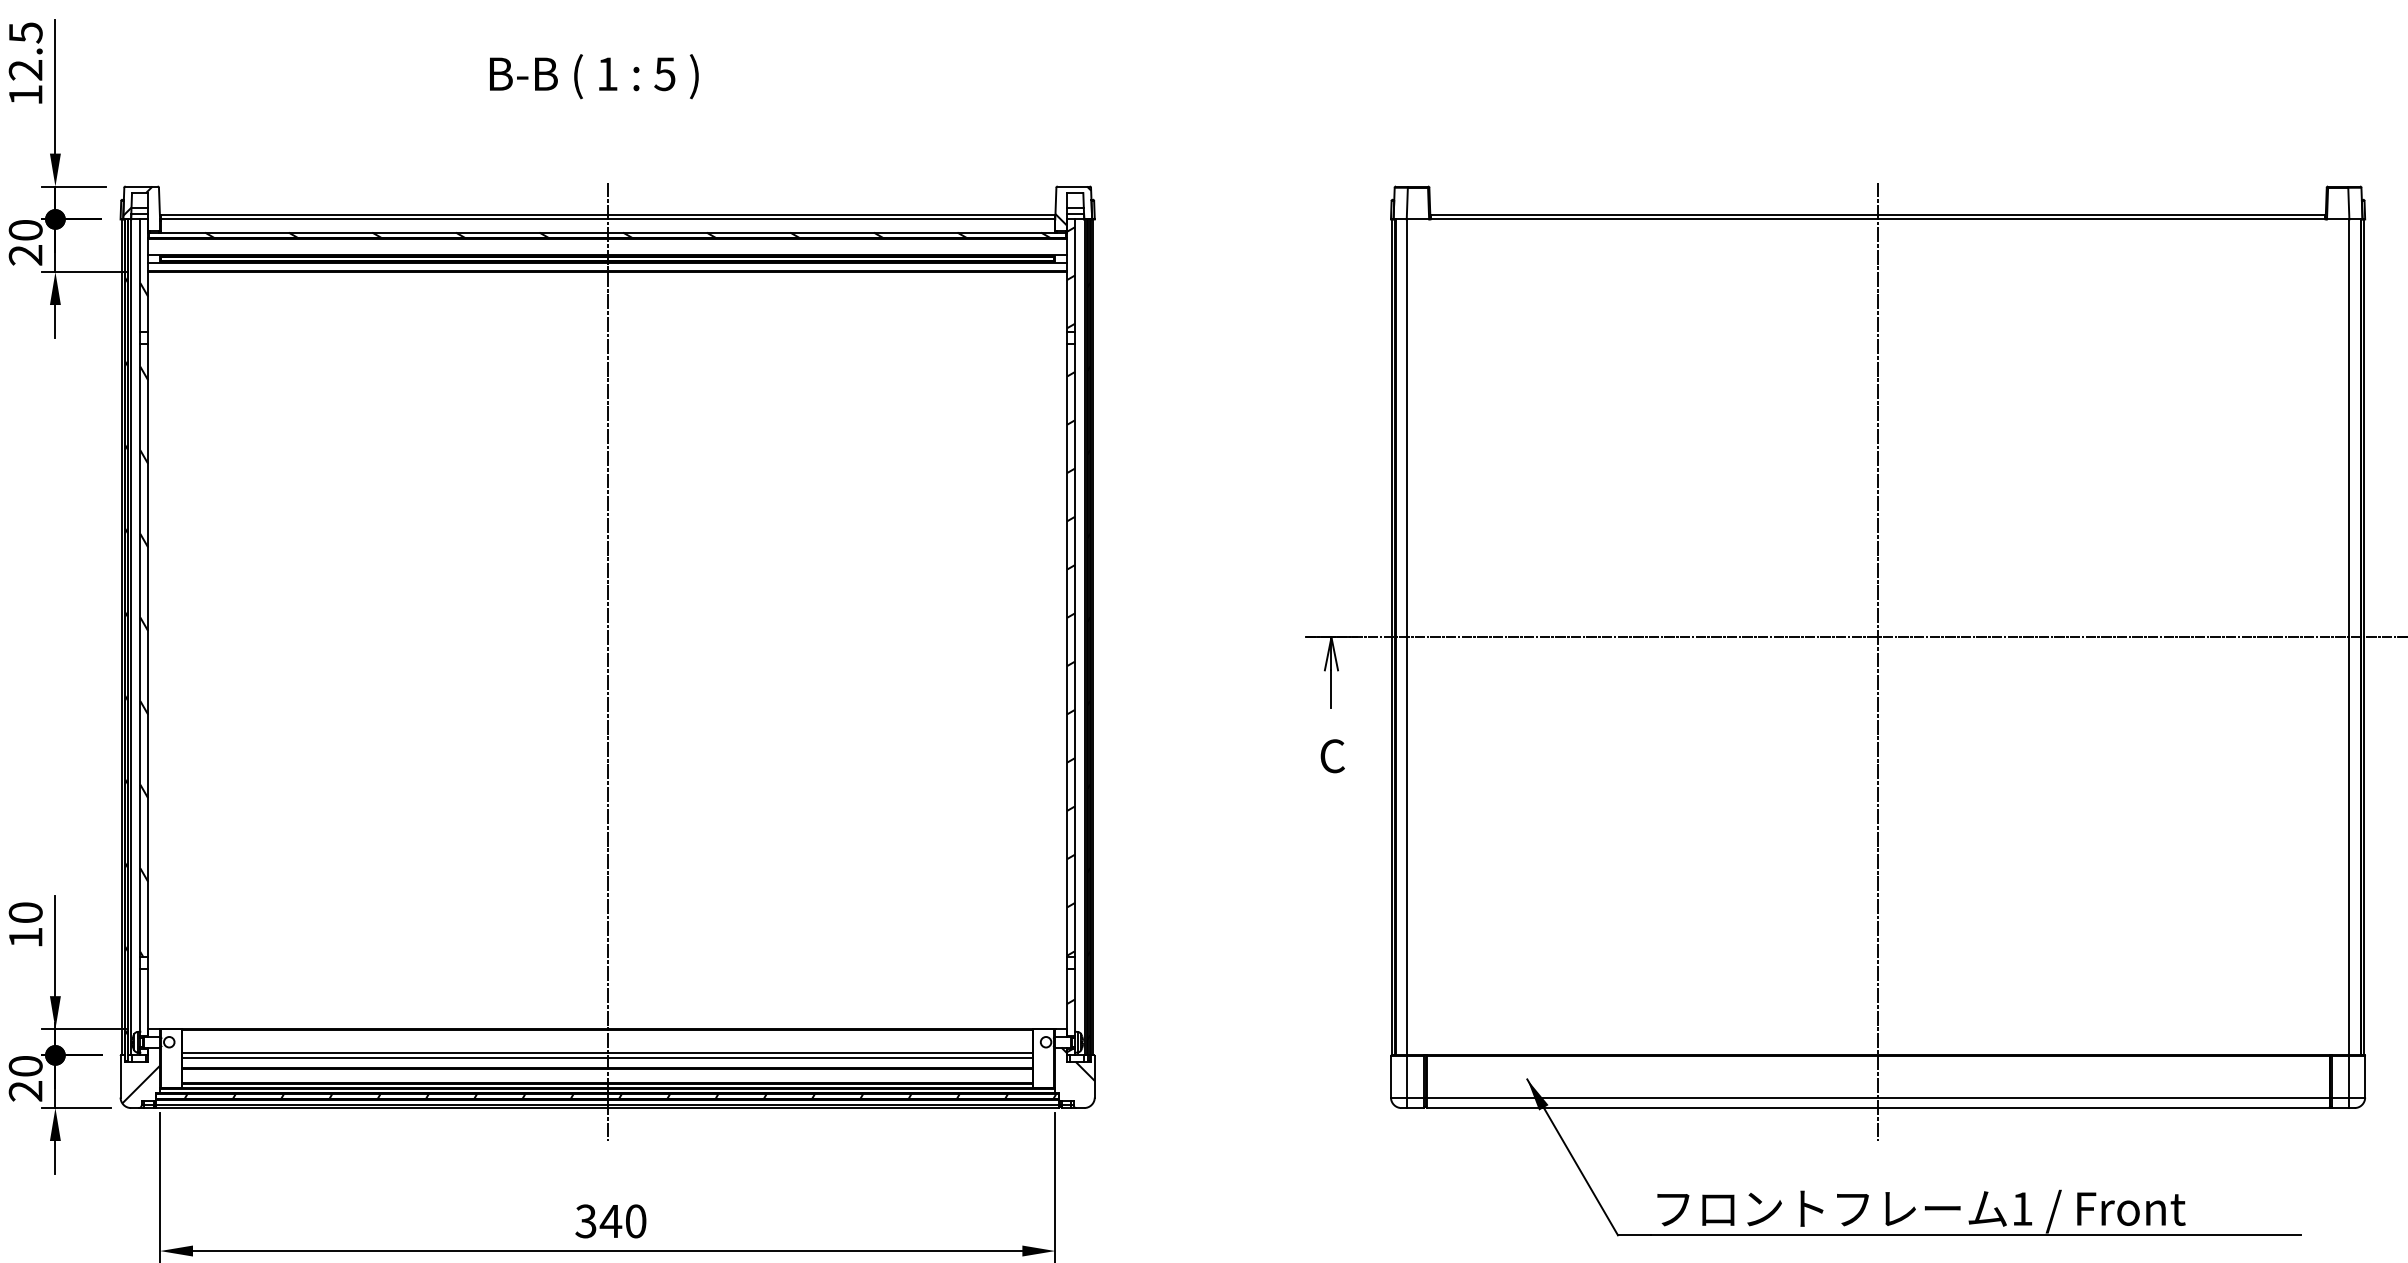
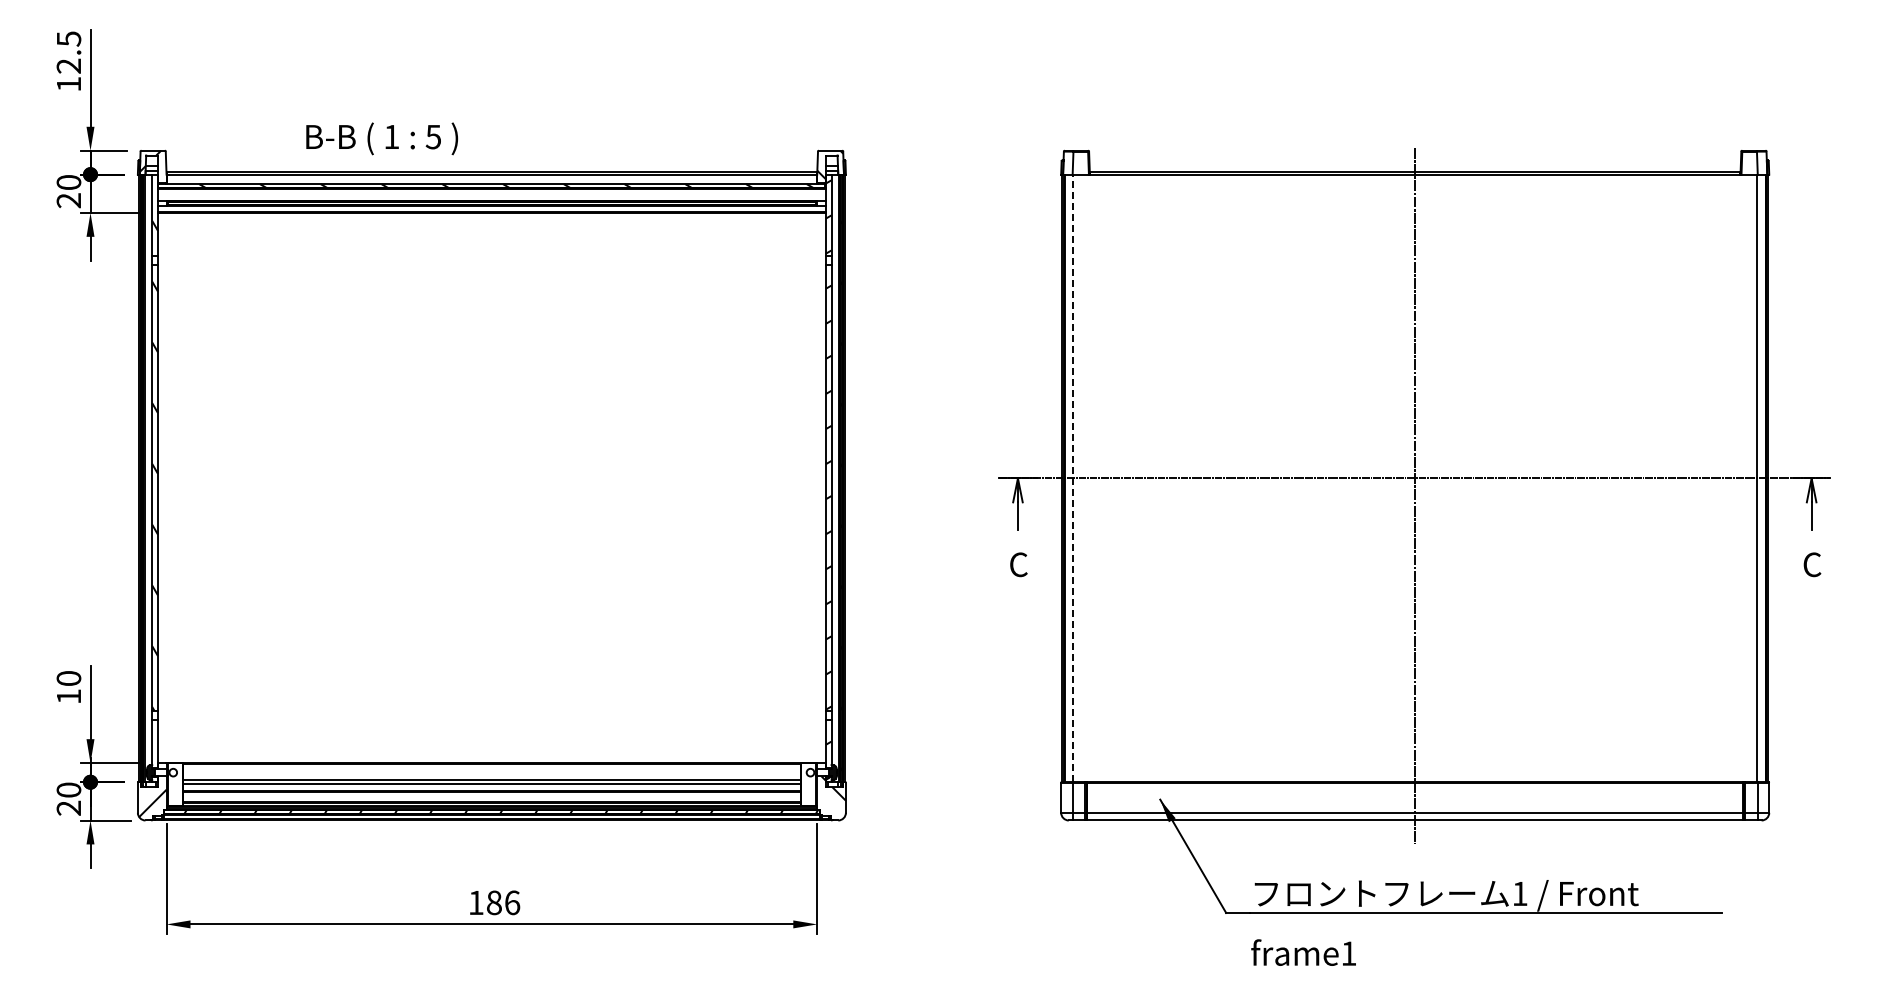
text: (594, 76) -> (382, 138), moved
line: (1407, 637) -> (1073, 478), solid -> dashed
line: (607, 660) -> (491, 495), removed
text: (611, 1220) -> (494, 902), 340 -> 186

